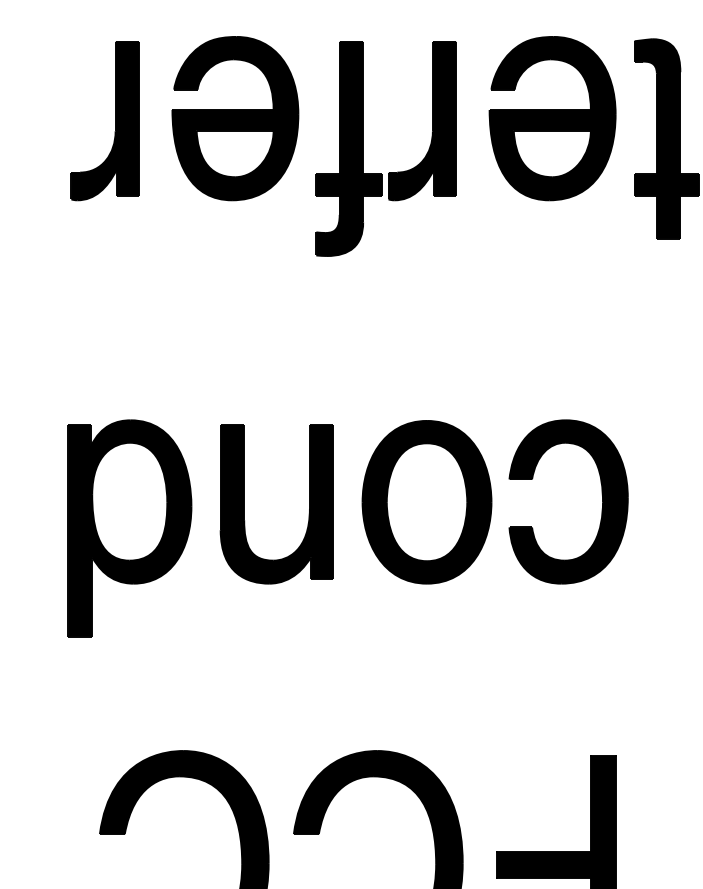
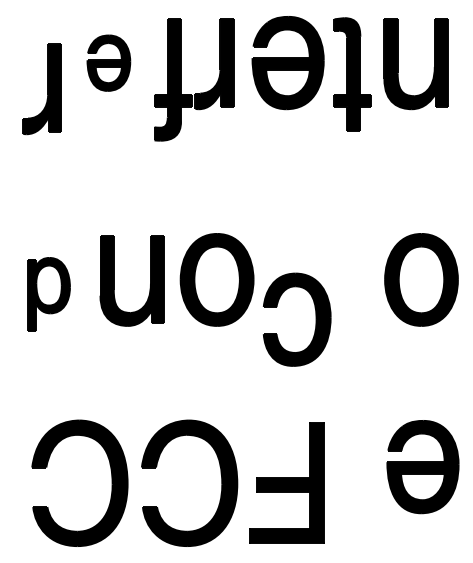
part: (234, 119) -> (108, 63), size x0.6
part: (103, 121) -> (41, 89), moved
part: (601, 501) -> (315, 319), moved
part: (128, 528) -> (48, 294), size x0.6

